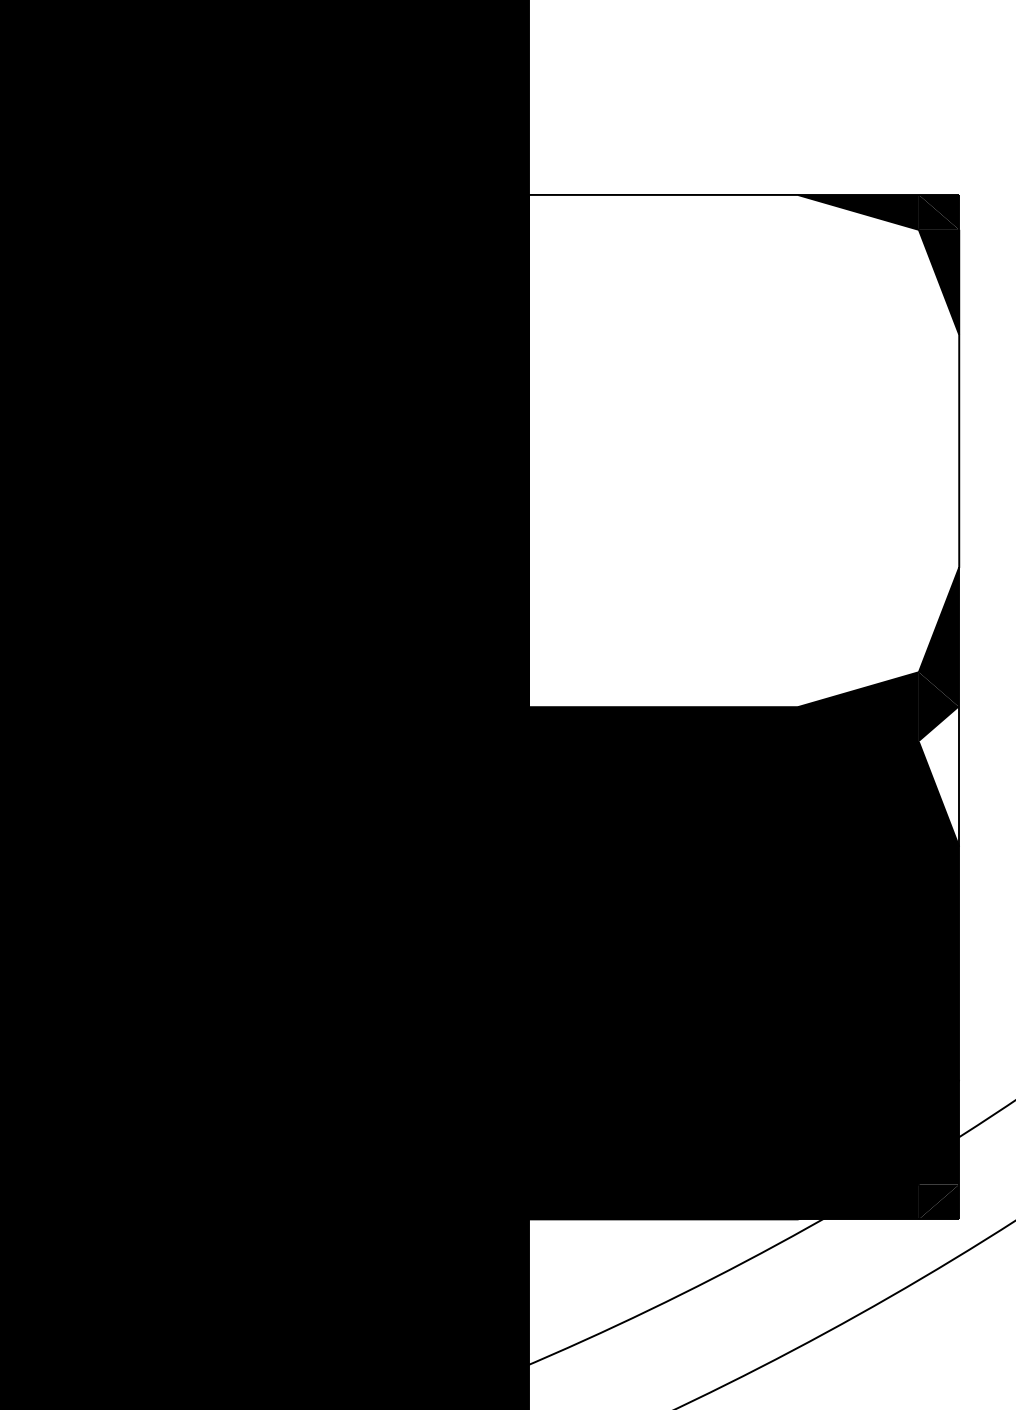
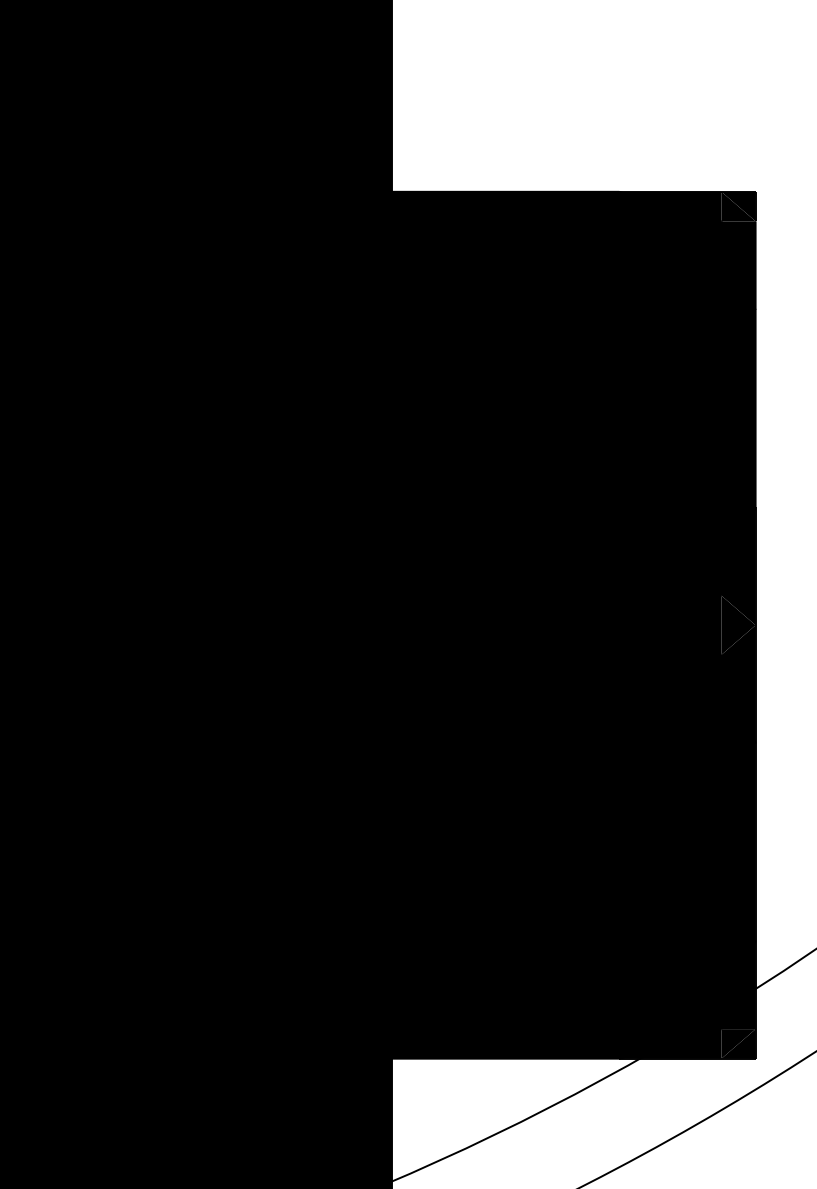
fill: (744, 450) -> (573, 408), added
fill: (938, 776) -> (738, 683), added

